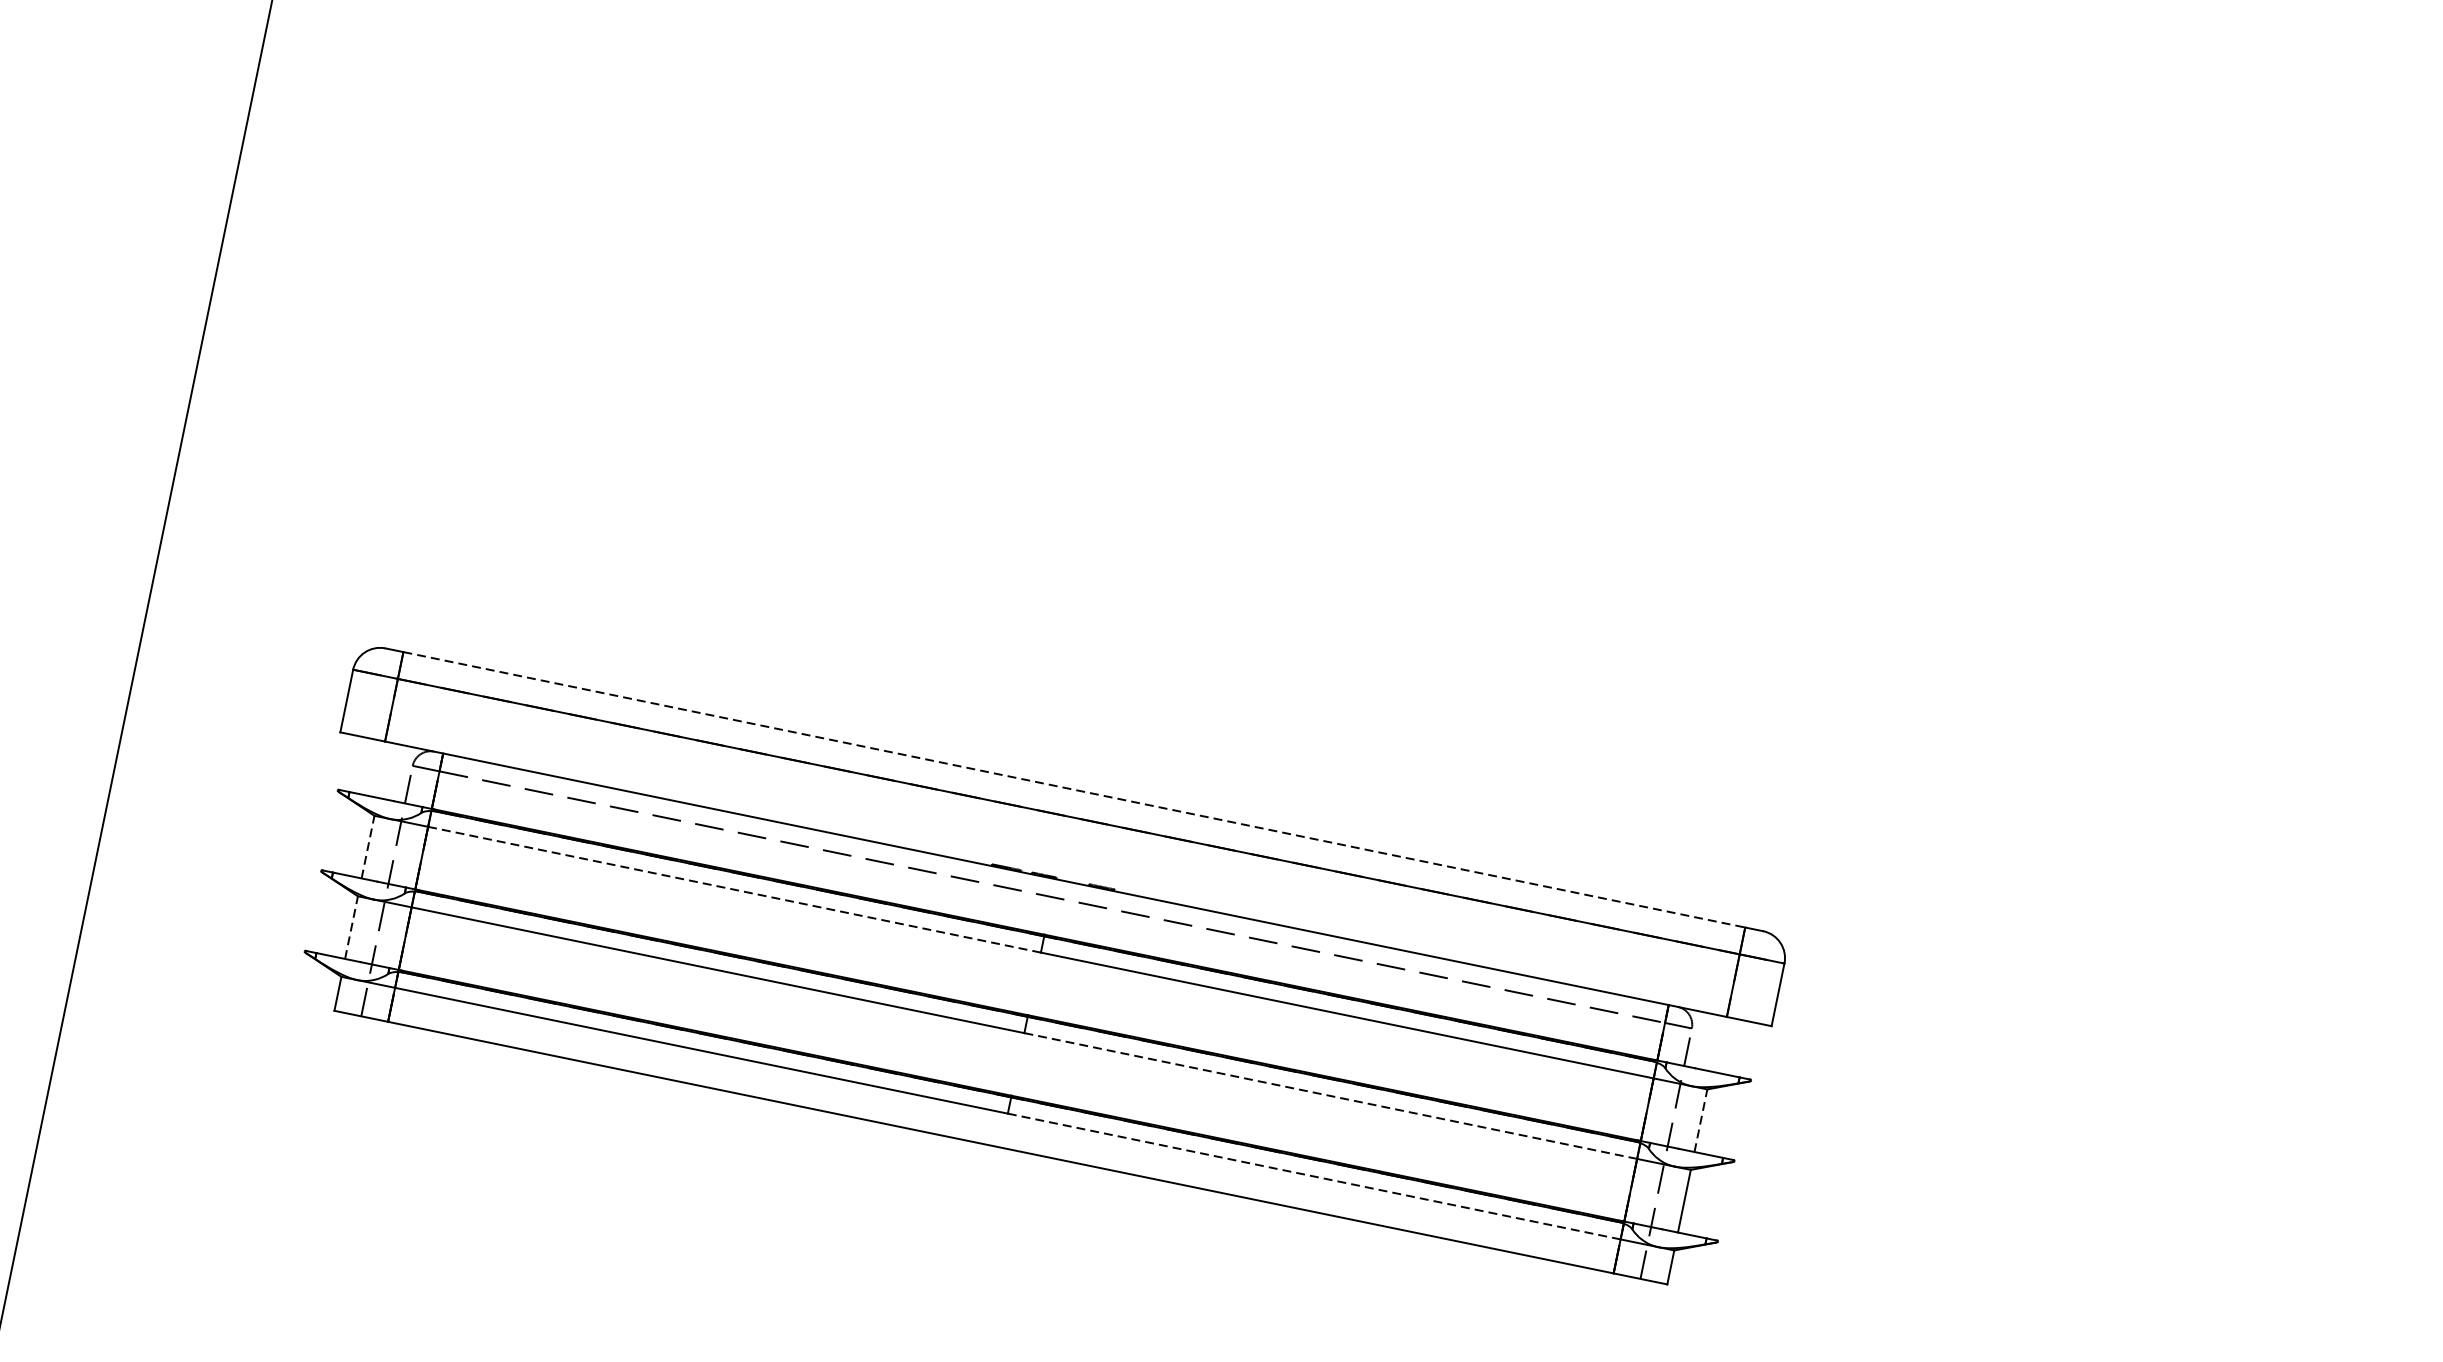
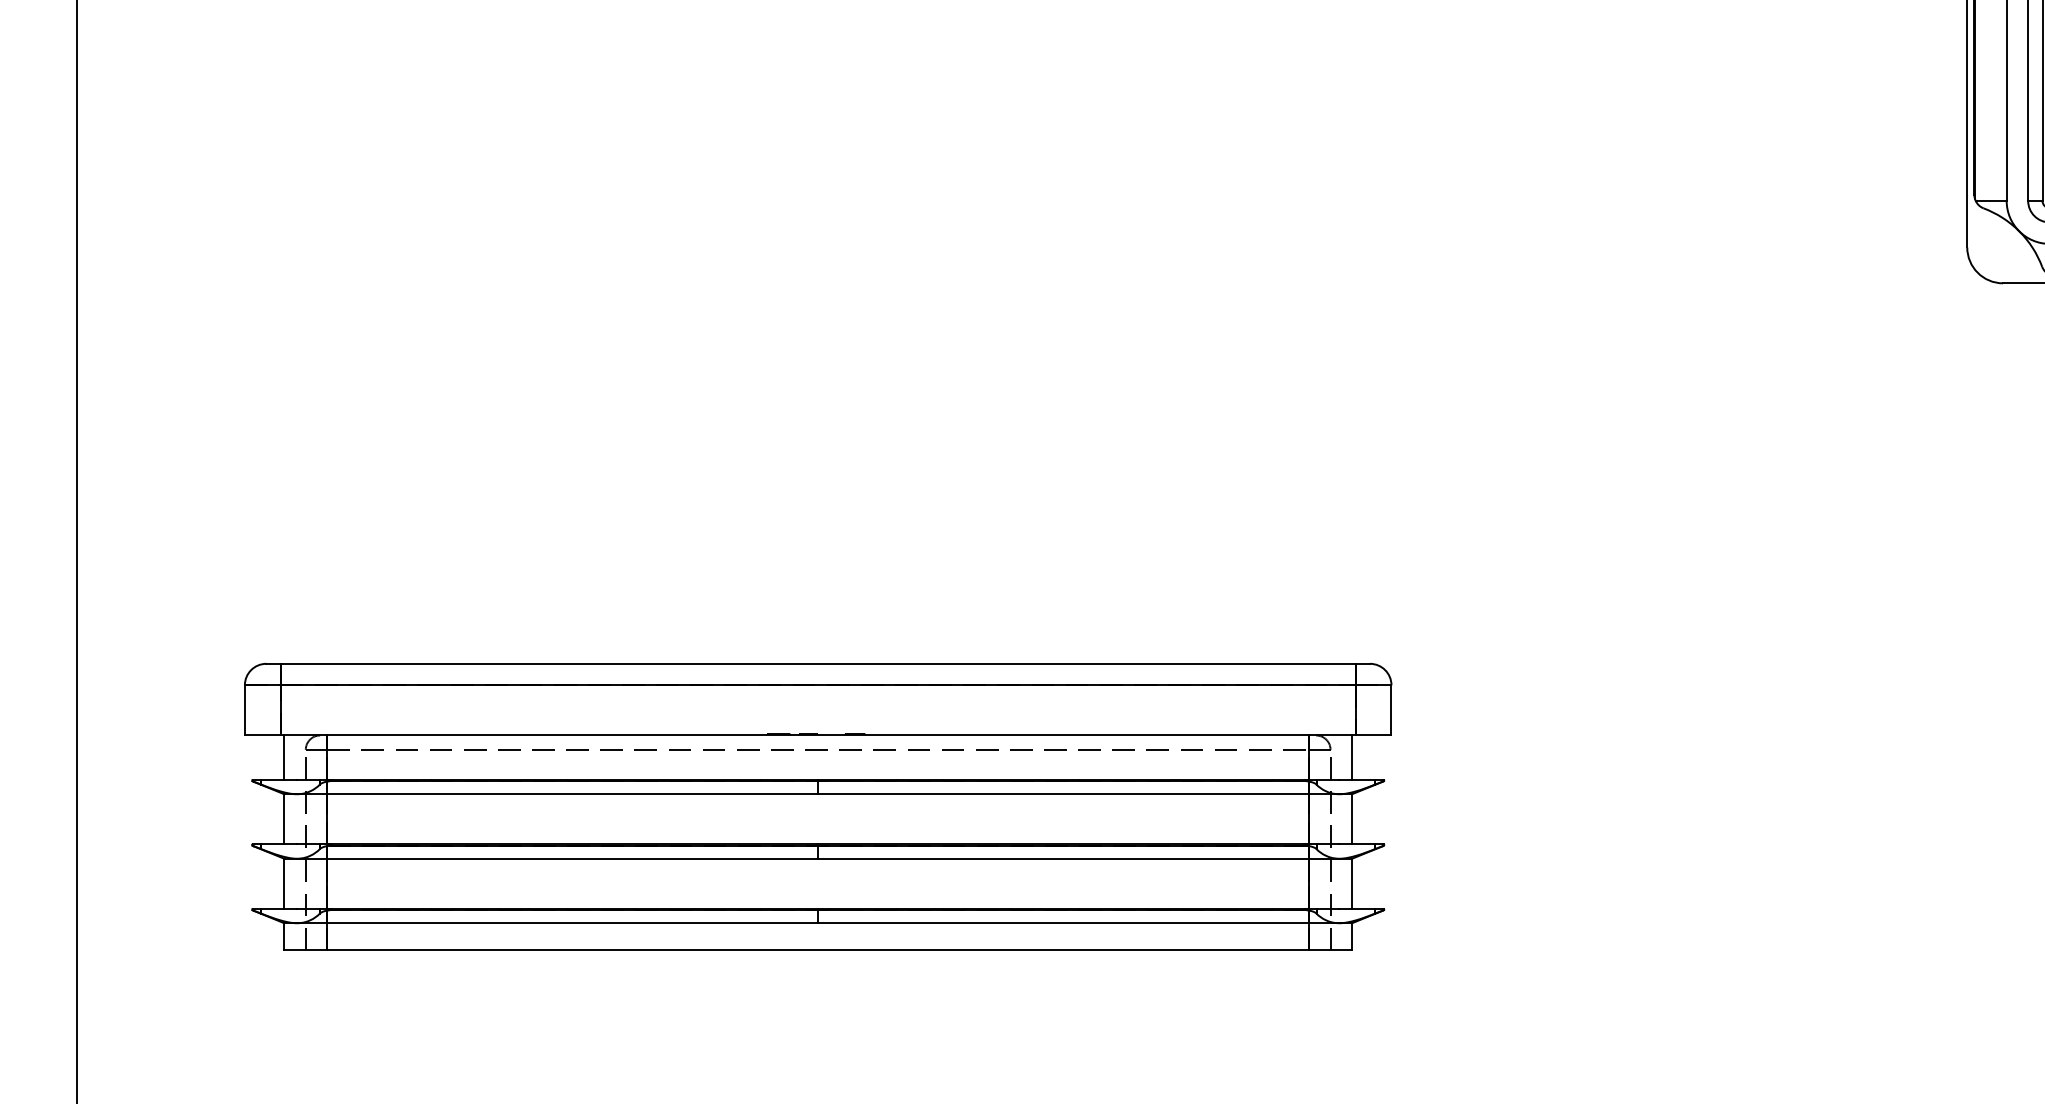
line: (384, 770) -> (284, 757), added
line: (1074, 789) -> (818, 663), dashed -> solid
line: (368, 846) -> (284, 818), dashed -> solid
line: (735, 890) -> (573, 794), dashed -> solid
line: (351, 927) -> (284, 883), dashed -> solid
line: (1717, 1043) -> (1352, 757), added
line: (1331, 1095) -> (1064, 858), dashed -> solid
line: (1701, 1119) -> (1352, 818), dashed -> solid
line: (1315, 1177) -> (1064, 923), dashed -> solid

